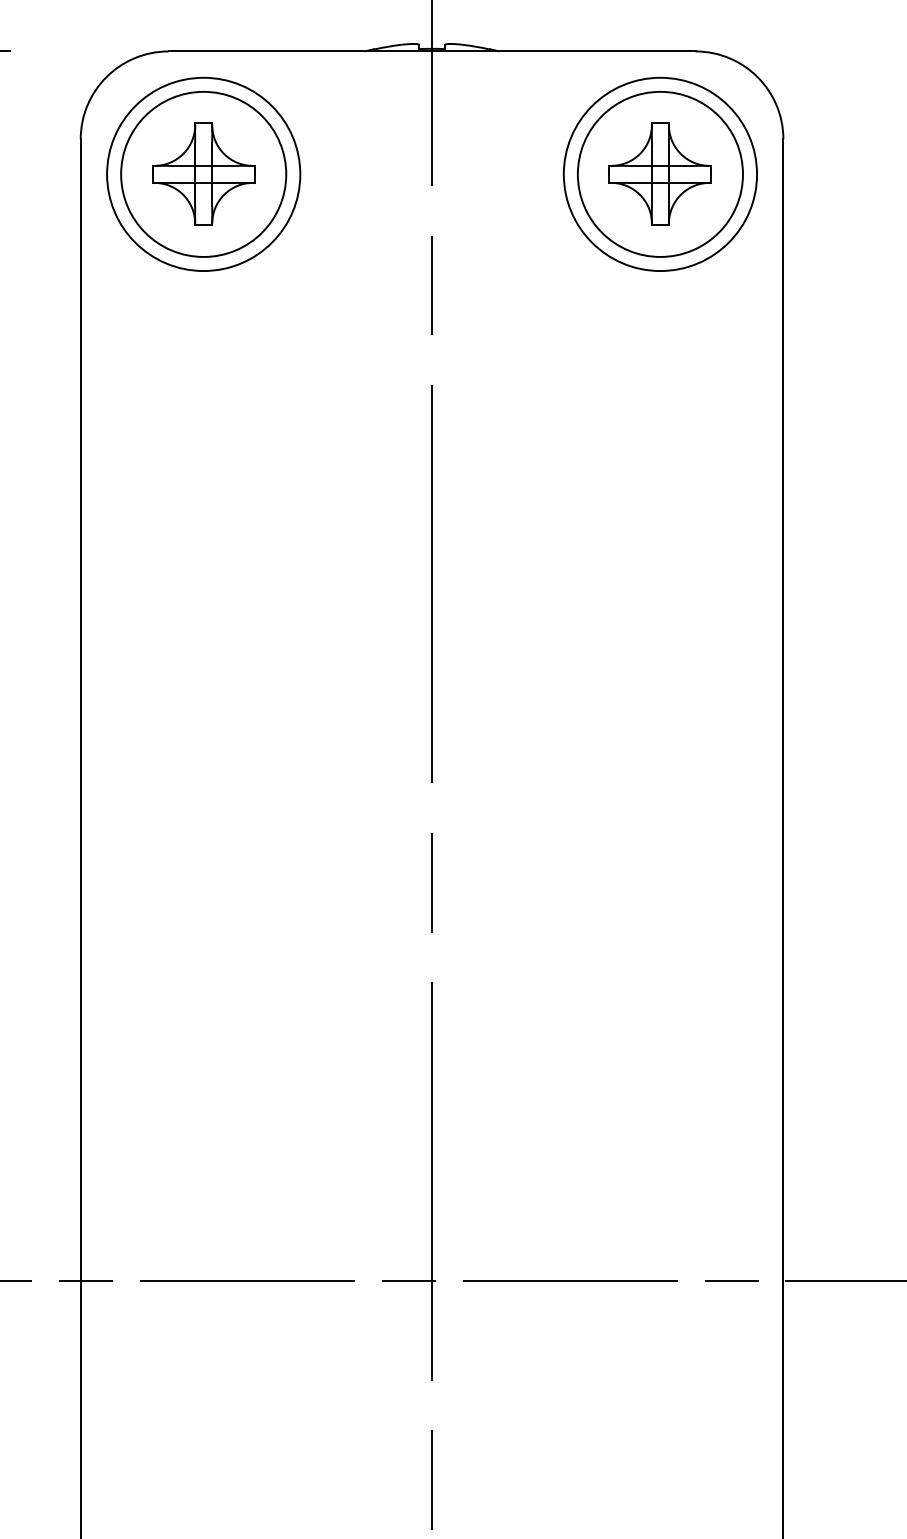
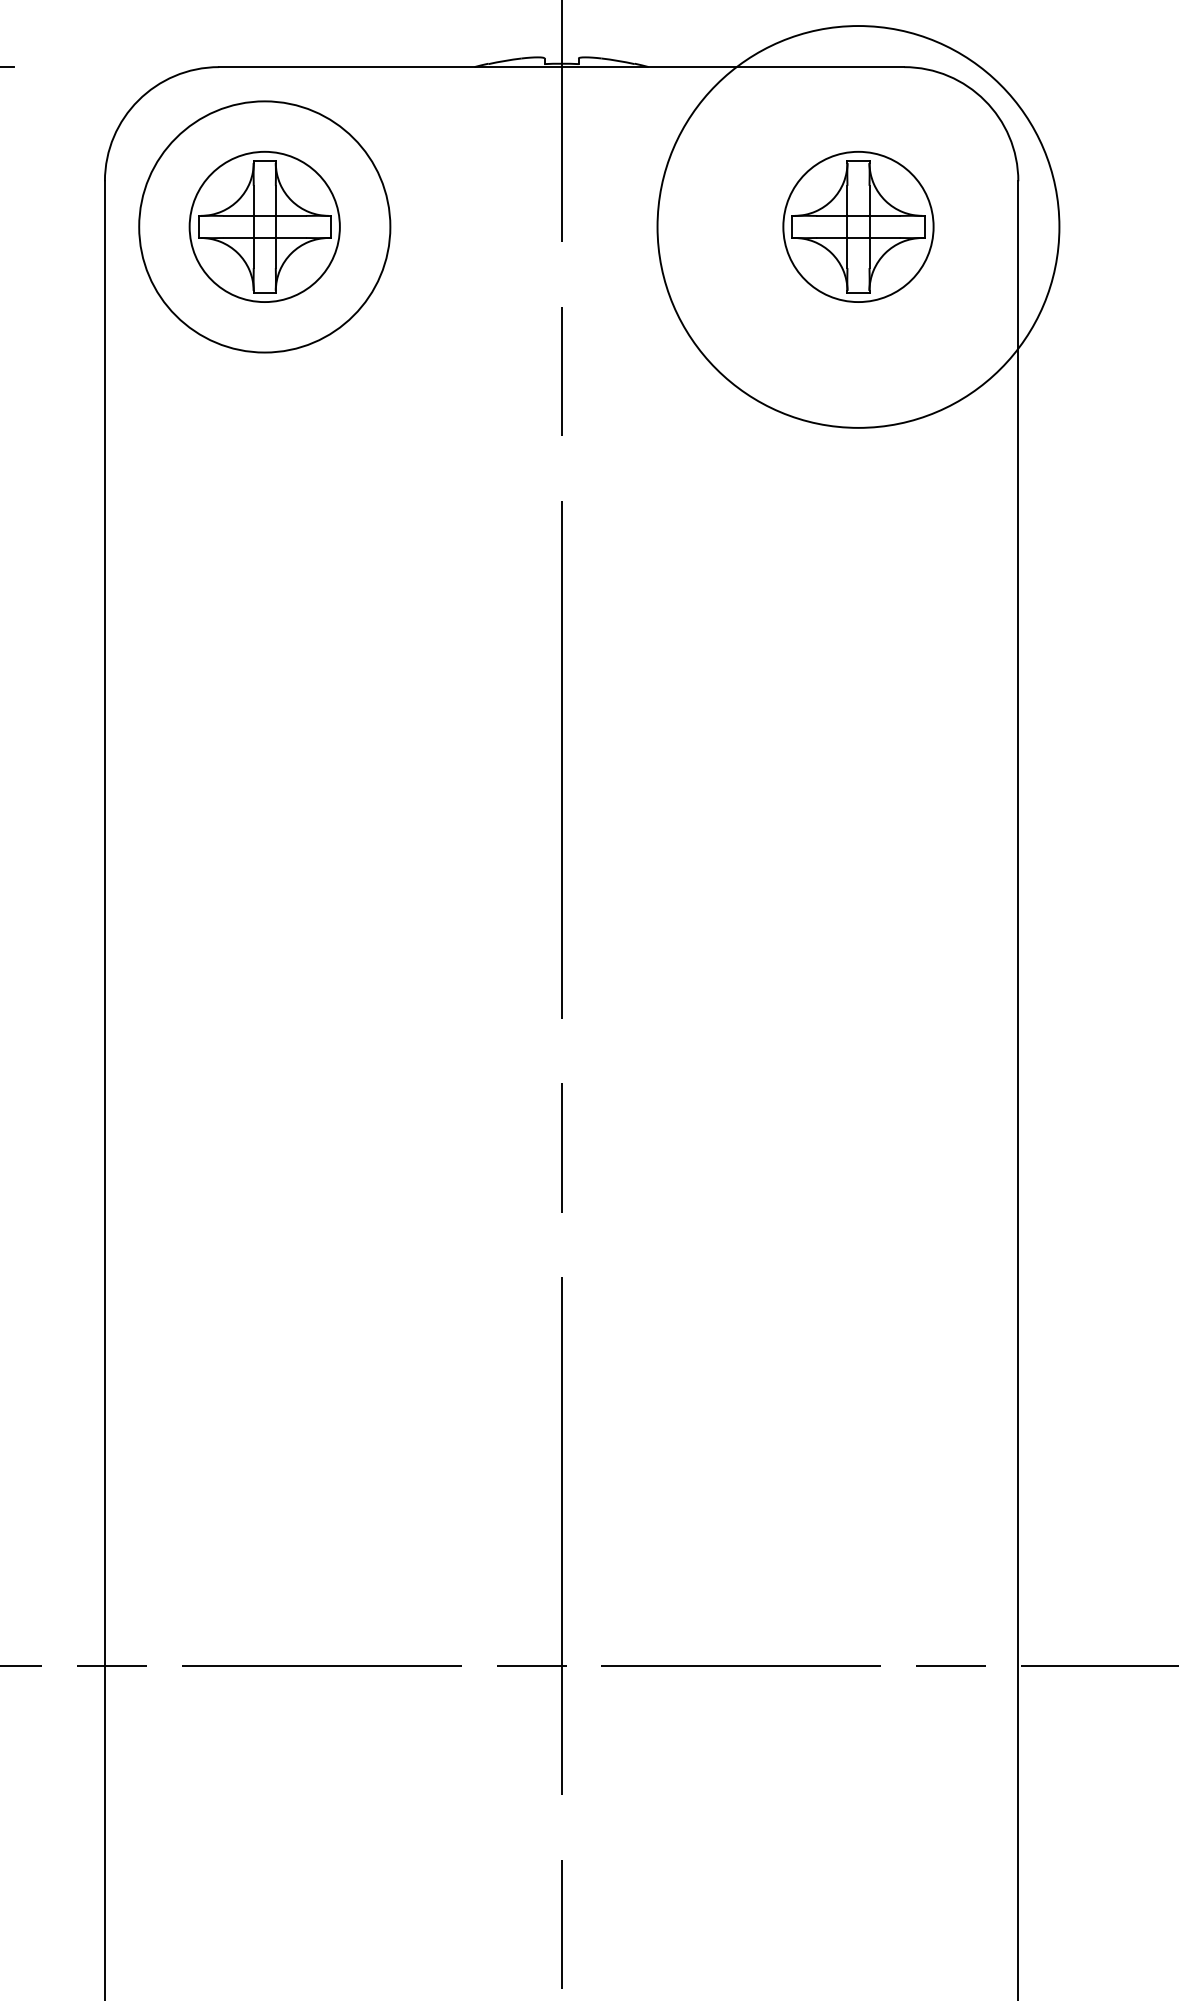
circle: (203, 174) -> (264, 226), size x0.7
circle: (660, 174) -> (858, 226), size x0.7
circle: (660, 174) -> (858, 226), size x1.6

